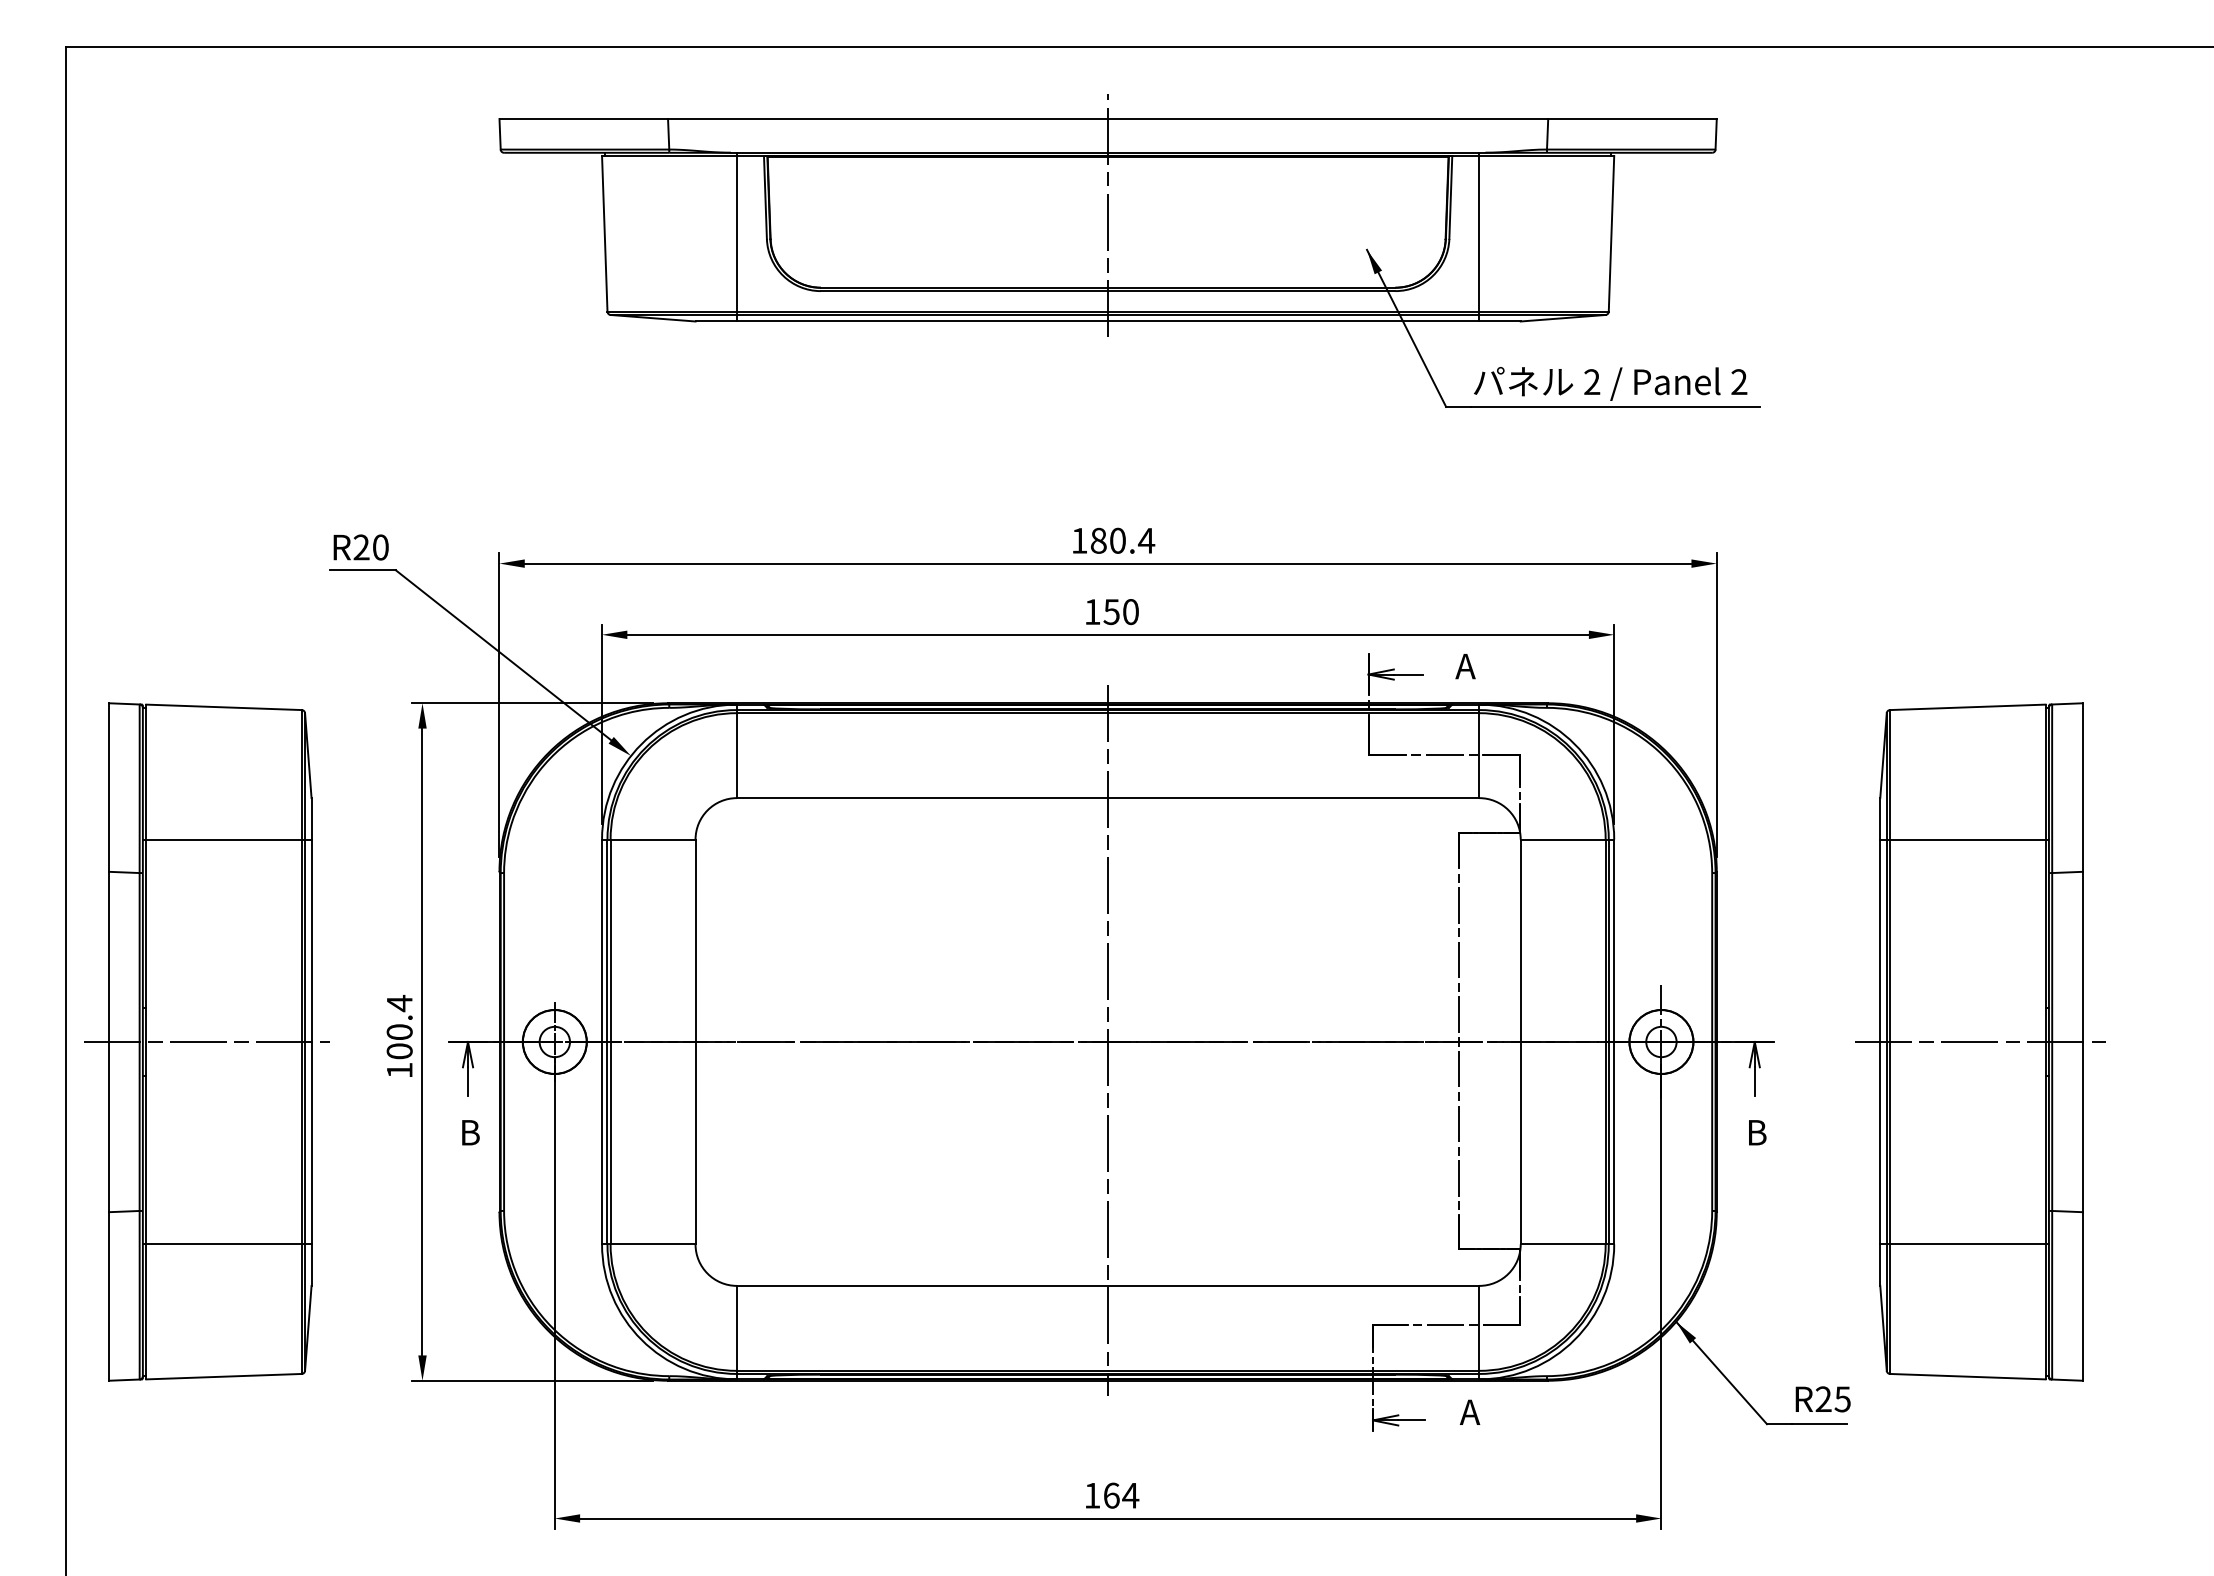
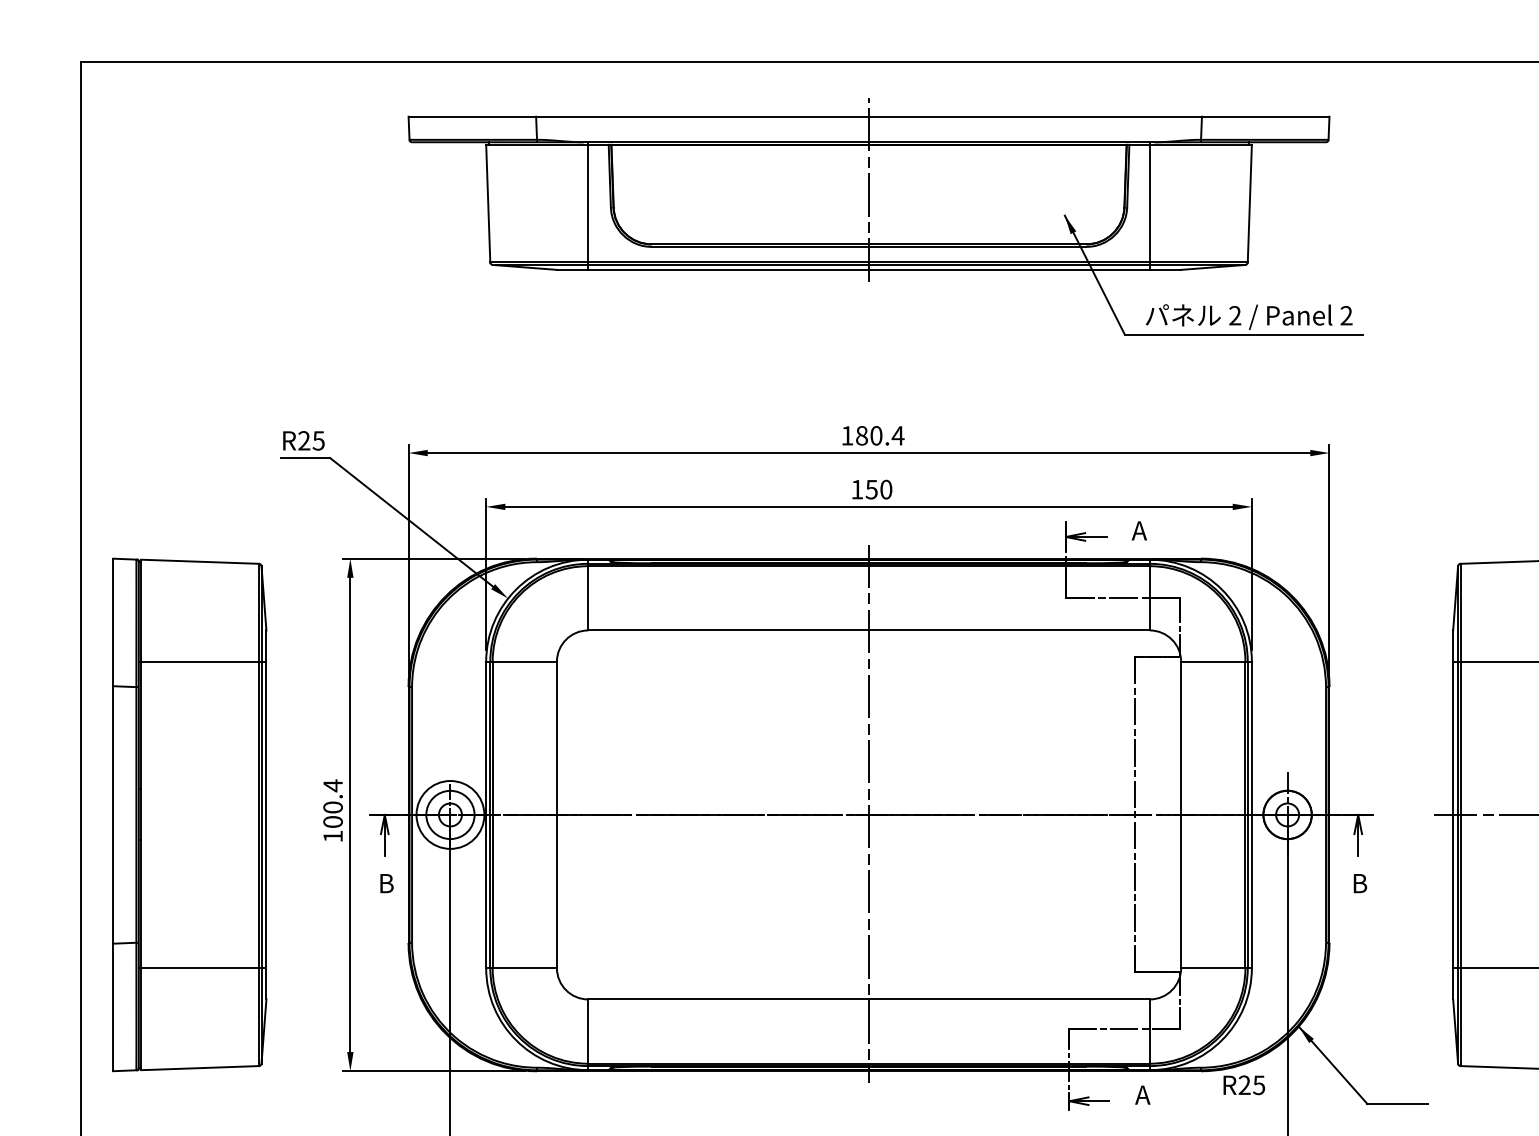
text: (380, 547) -> (318, 440), R20 -> R25
circle: (554, 1041) -> (450, 814), size x1.4
line: (206, 1042) -> (186, 815), removed
text: (1822, 1399) -> (1243, 1085), moved

